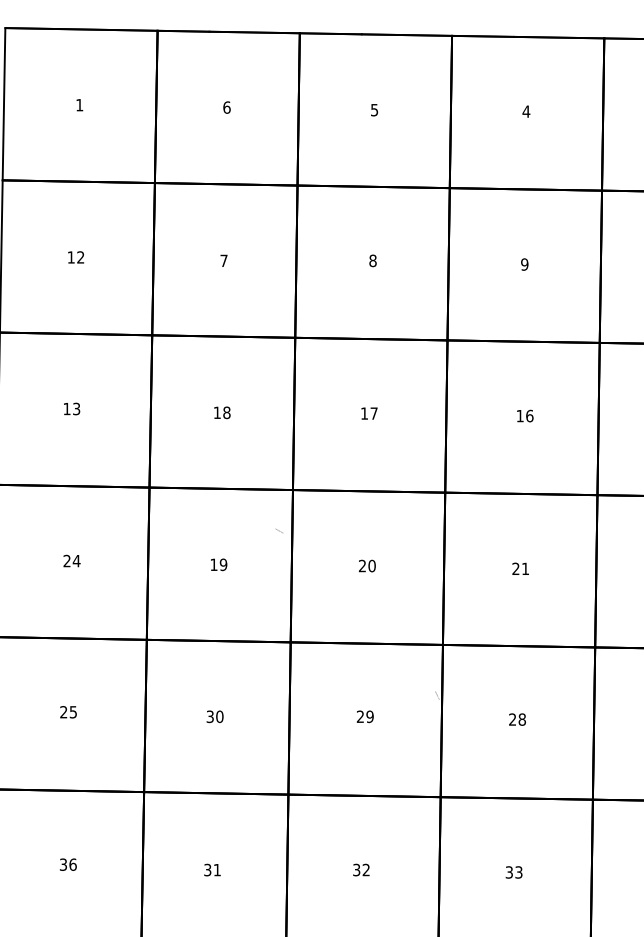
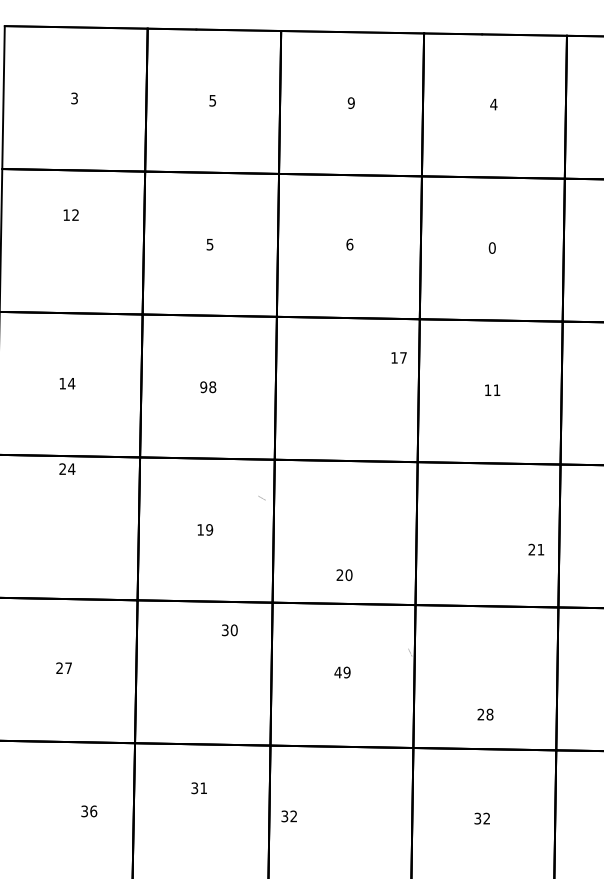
text: (79, 104) -> (74, 97), 1 -> 3
text: (226, 107) -> (212, 100), 6 -> 5
text: (374, 109) -> (351, 102), 5 -> 9
text: (76, 257) -> (71, 215), moved
text: (223, 260) -> (209, 244), 7 -> 5
text: (372, 260) -> (349, 244), 8 -> 6
text: (524, 264) -> (492, 248), 9 -> 0
text: (76, 408) -> (71, 383), 13 -> 14
text: (216, 412) -> (202, 386), 18 -> 98
text: (369, 413) -> (399, 357), moved
text: (529, 415) -> (496, 389), 16 -> 11
text: (71, 560) -> (66, 468), moved
text: (366, 565) -> (343, 574), moved
text: (520, 568) -> (536, 549), moved
text: (72, 712) -> (67, 668), 25 -> 27
text: (214, 716) -> (229, 630), moved
text: (360, 716) -> (338, 672), 29 -> 49
text: (517, 719) -> (485, 714), moved
text: (67, 864) -> (88, 811), moved
text: (212, 869) -> (199, 787), moved
text: (361, 869) -> (289, 815), moved
text: (518, 872) -> (486, 818), 33 -> 32

